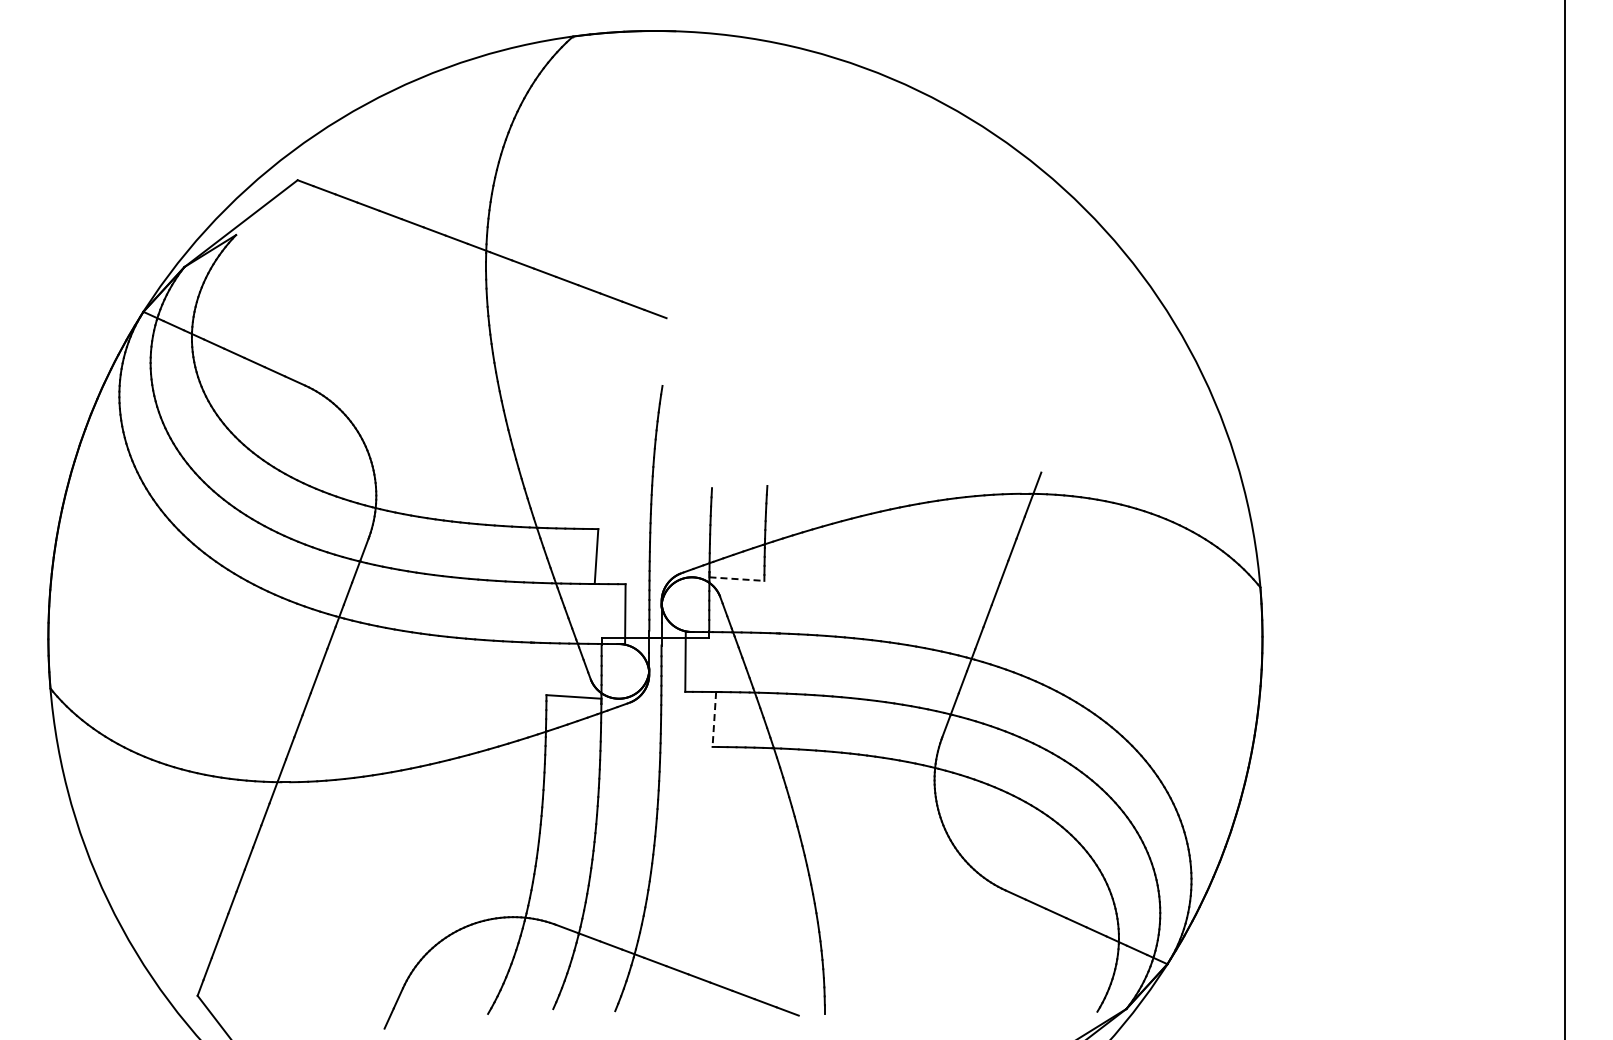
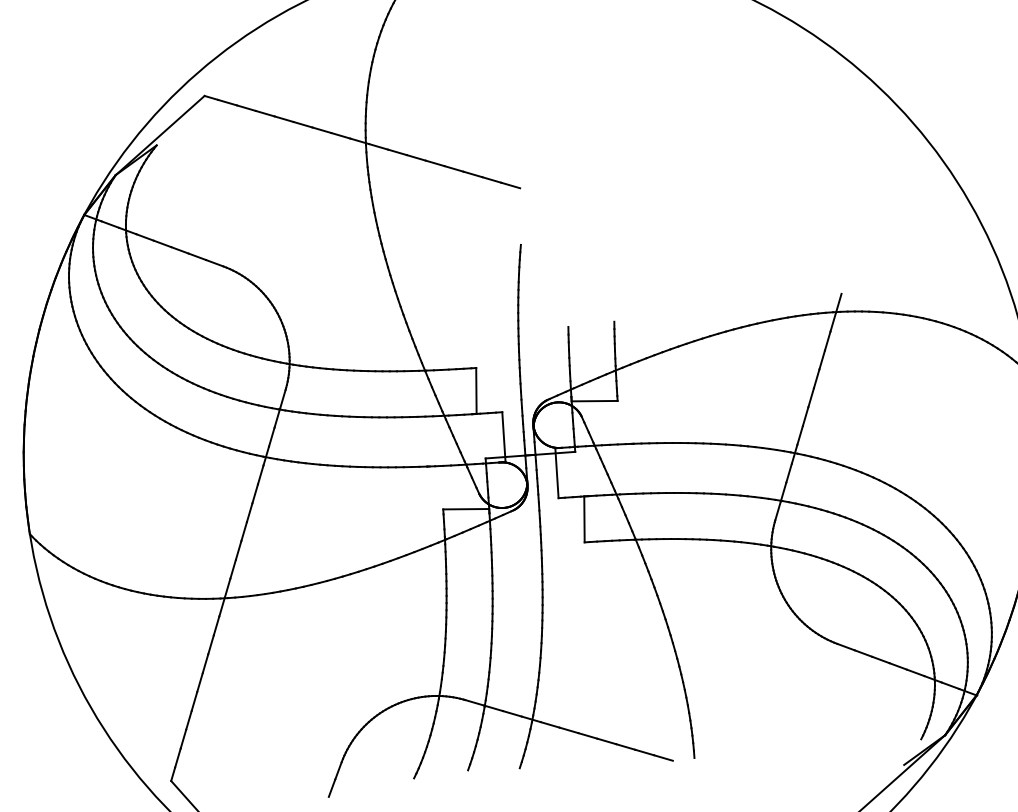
line: (736, 579) -> (594, 401), dashed -> solid
line: (714, 719) -> (584, 519), dashed -> solid

